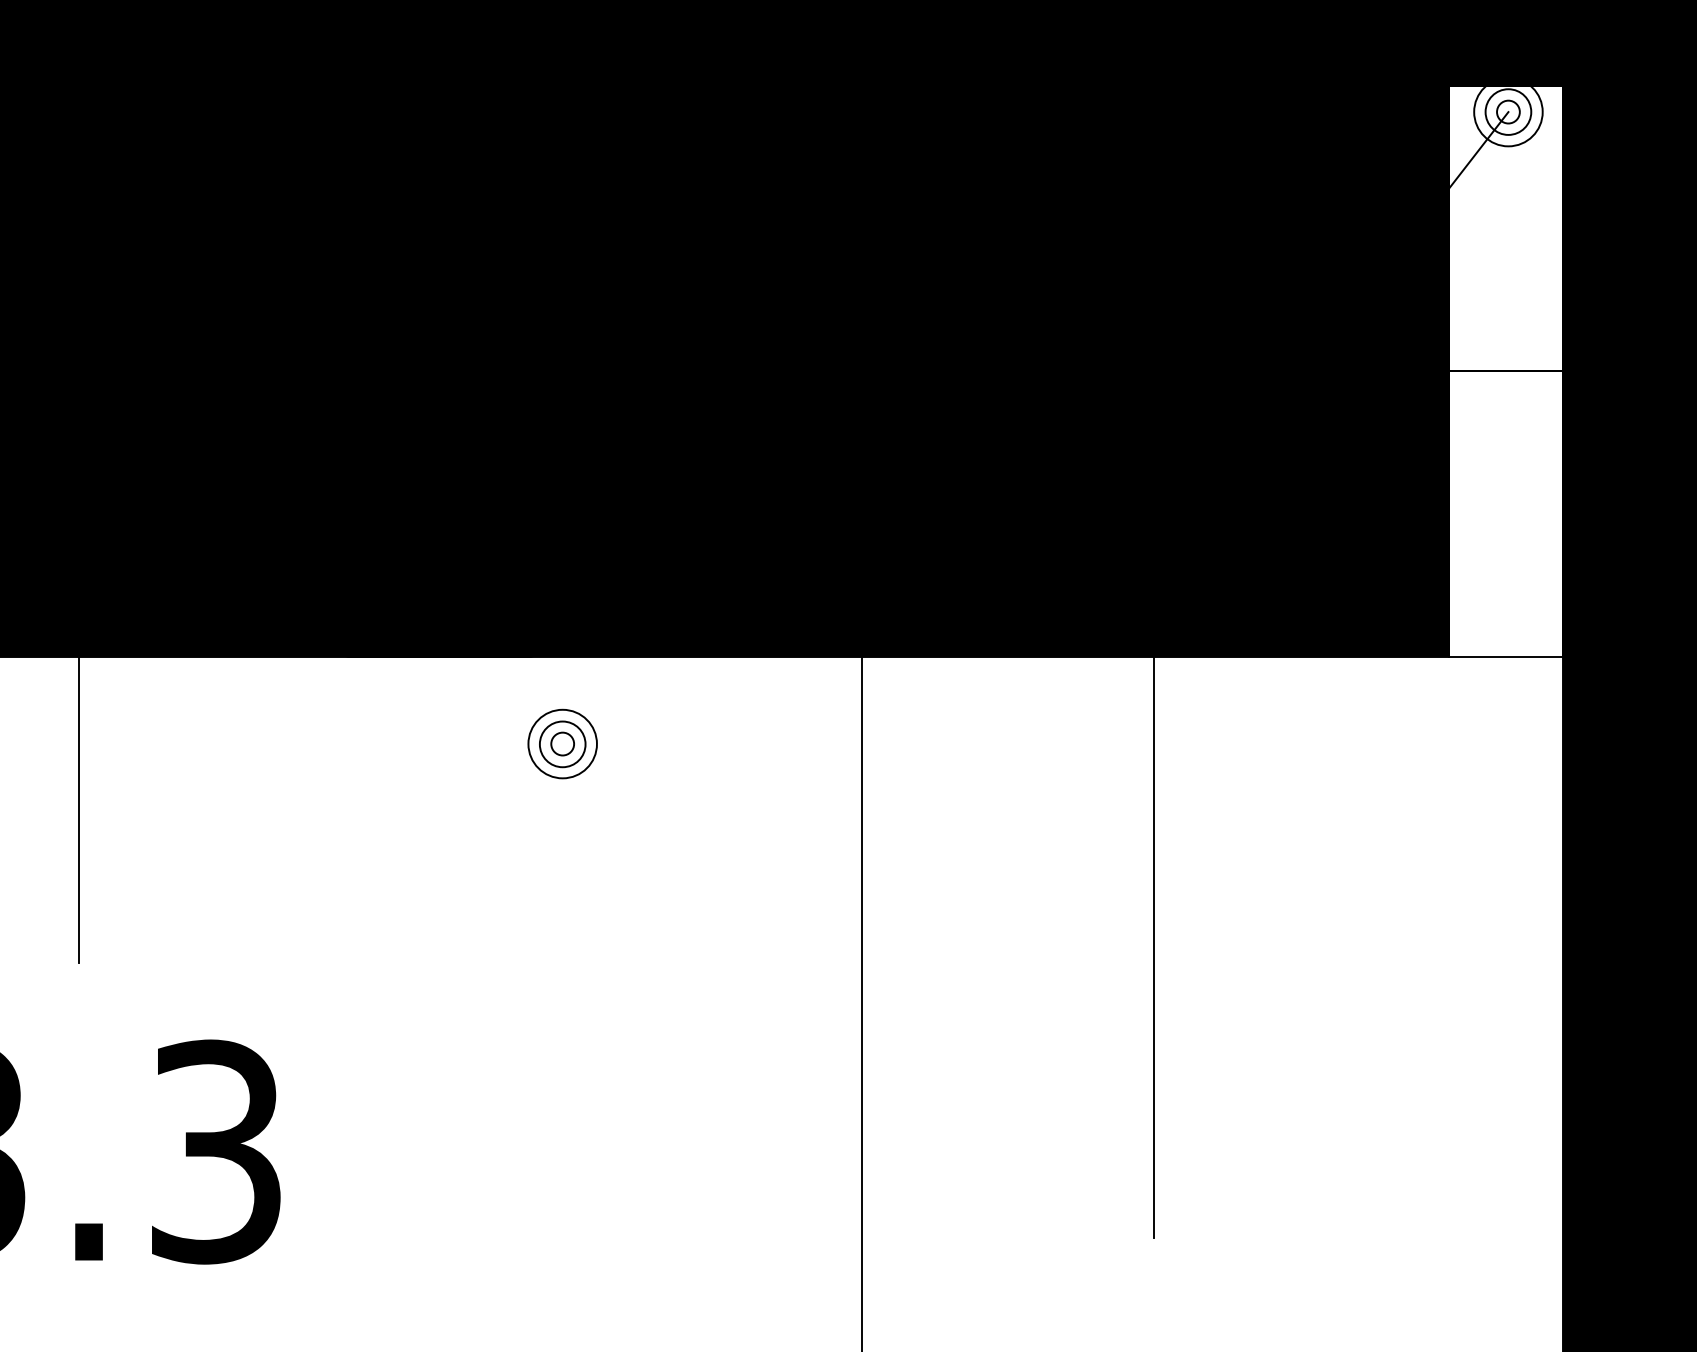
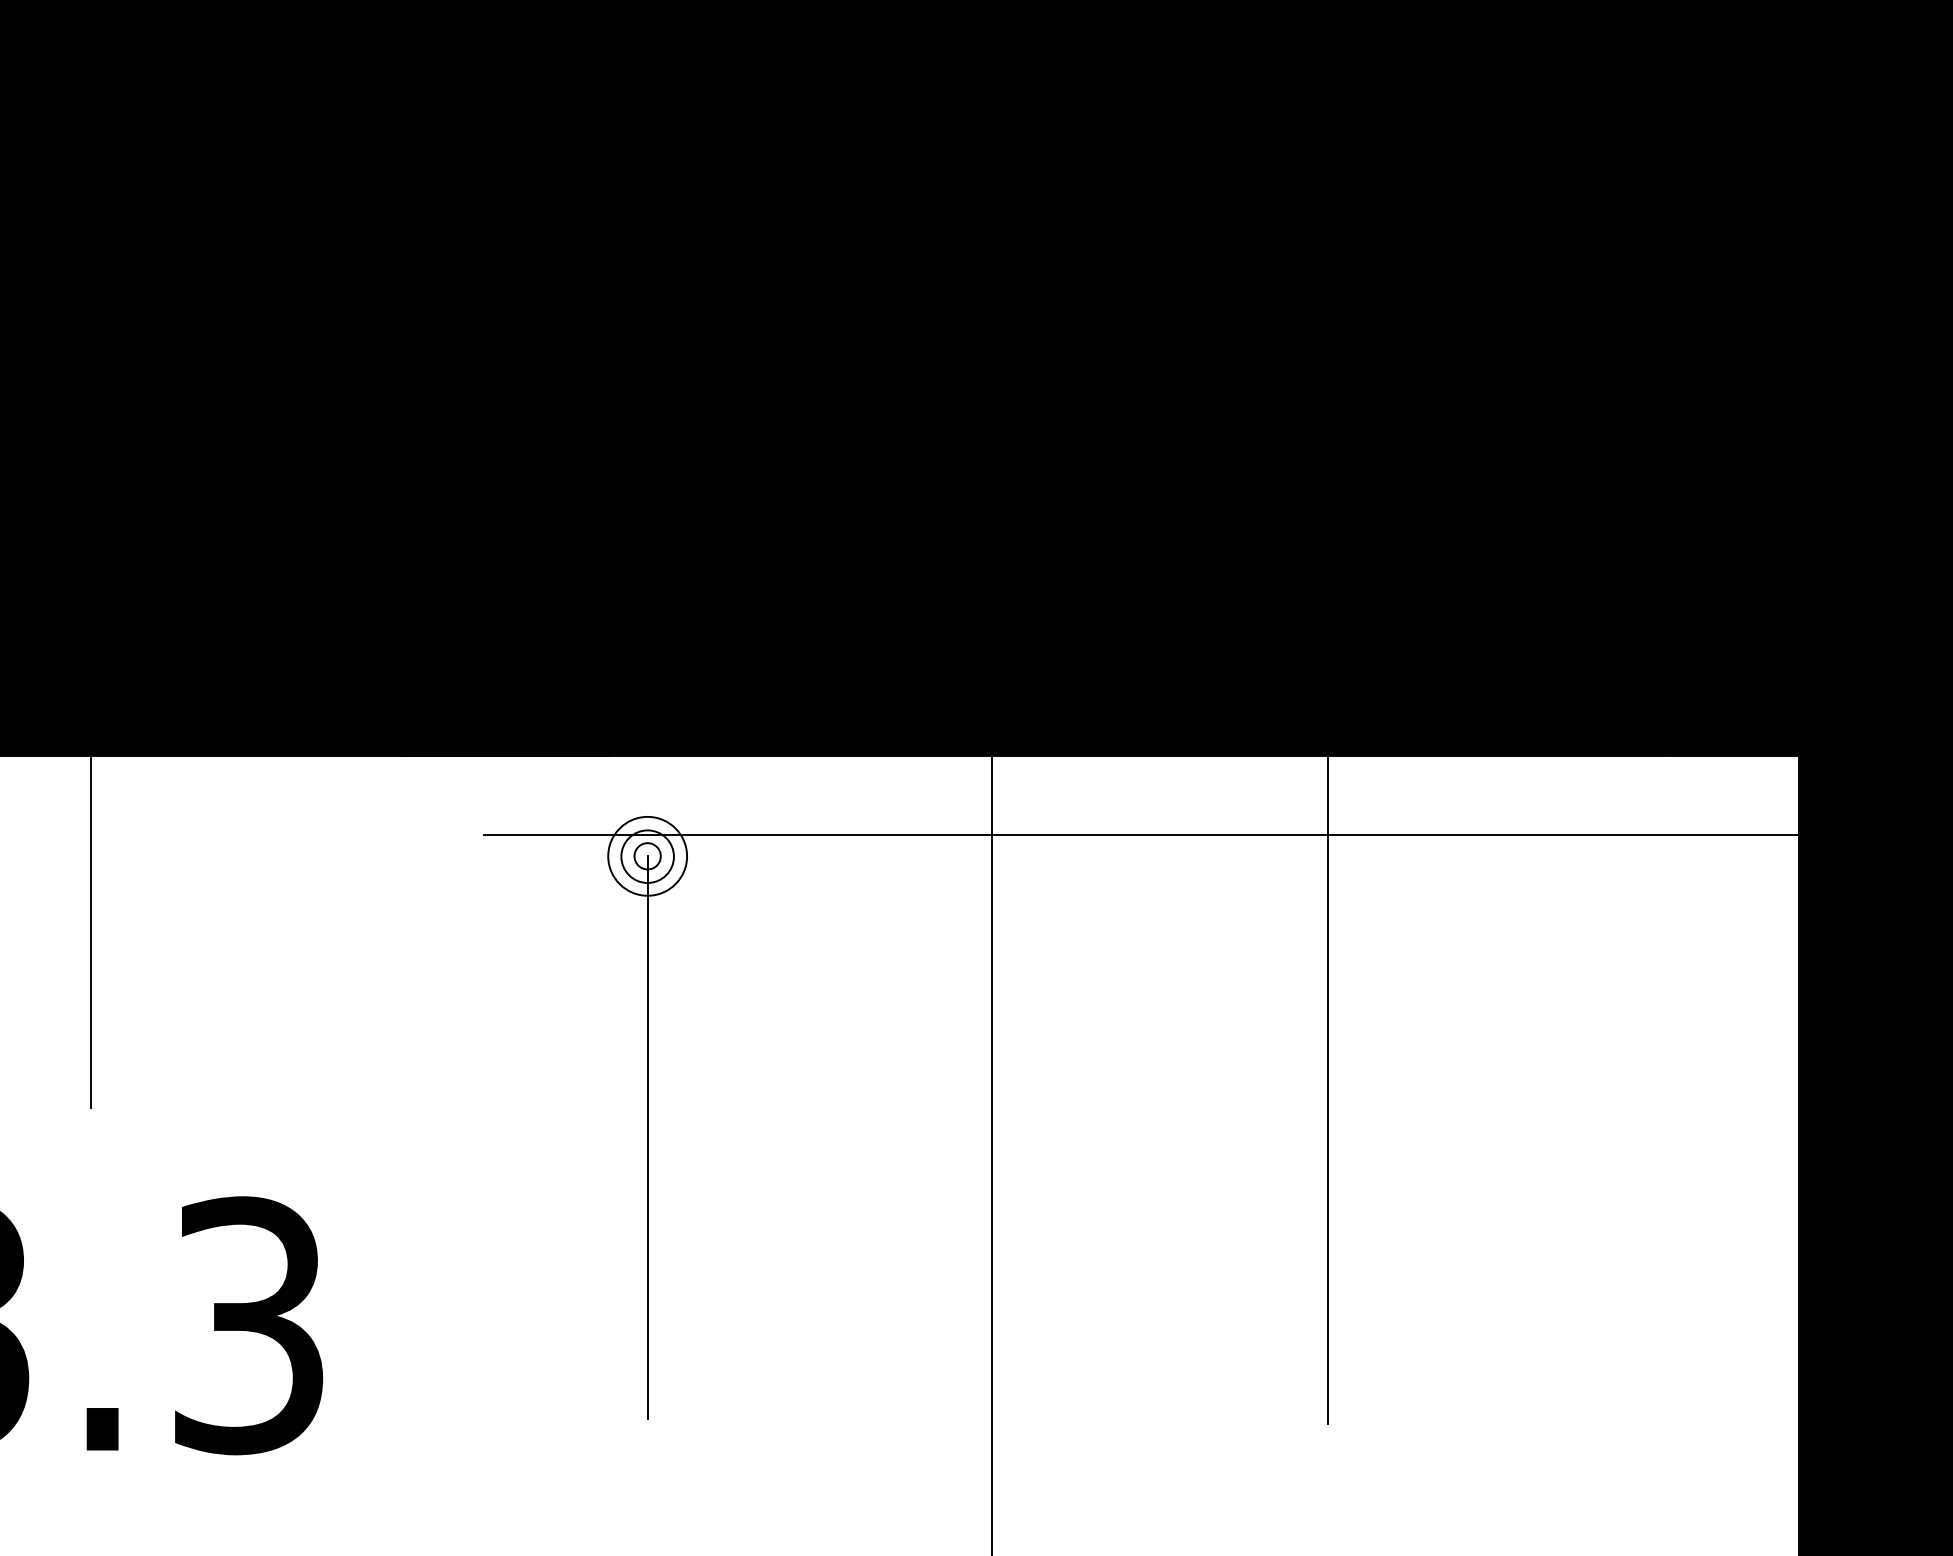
fill: (1505, 371) -> (1732, 427), added
line: (991, 725) -> (1141, 835), added
line: (562, 988) -> (647, 1137), added

